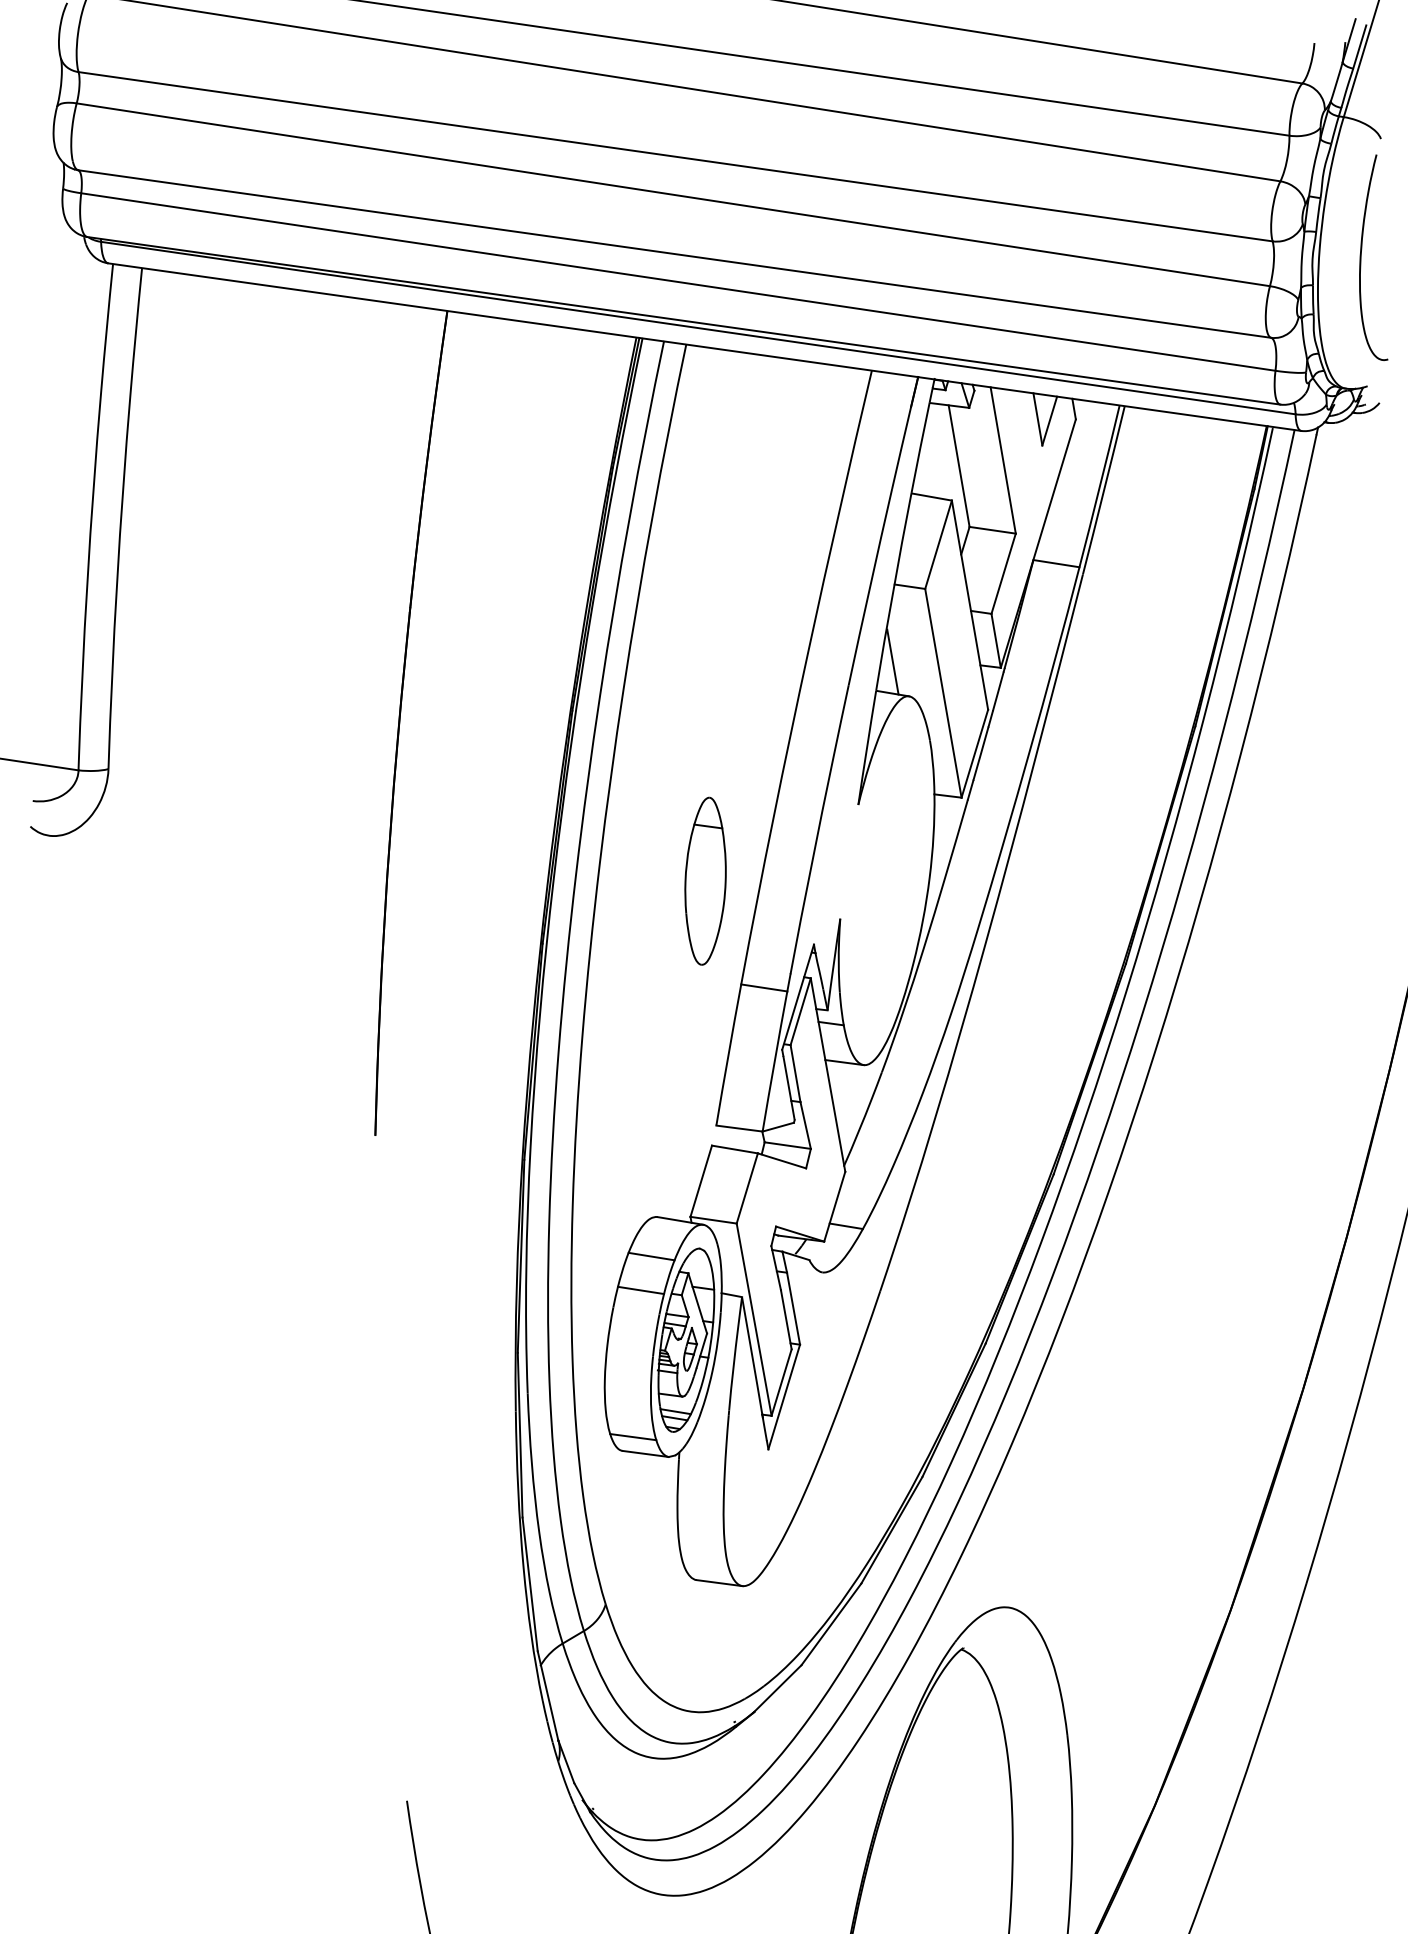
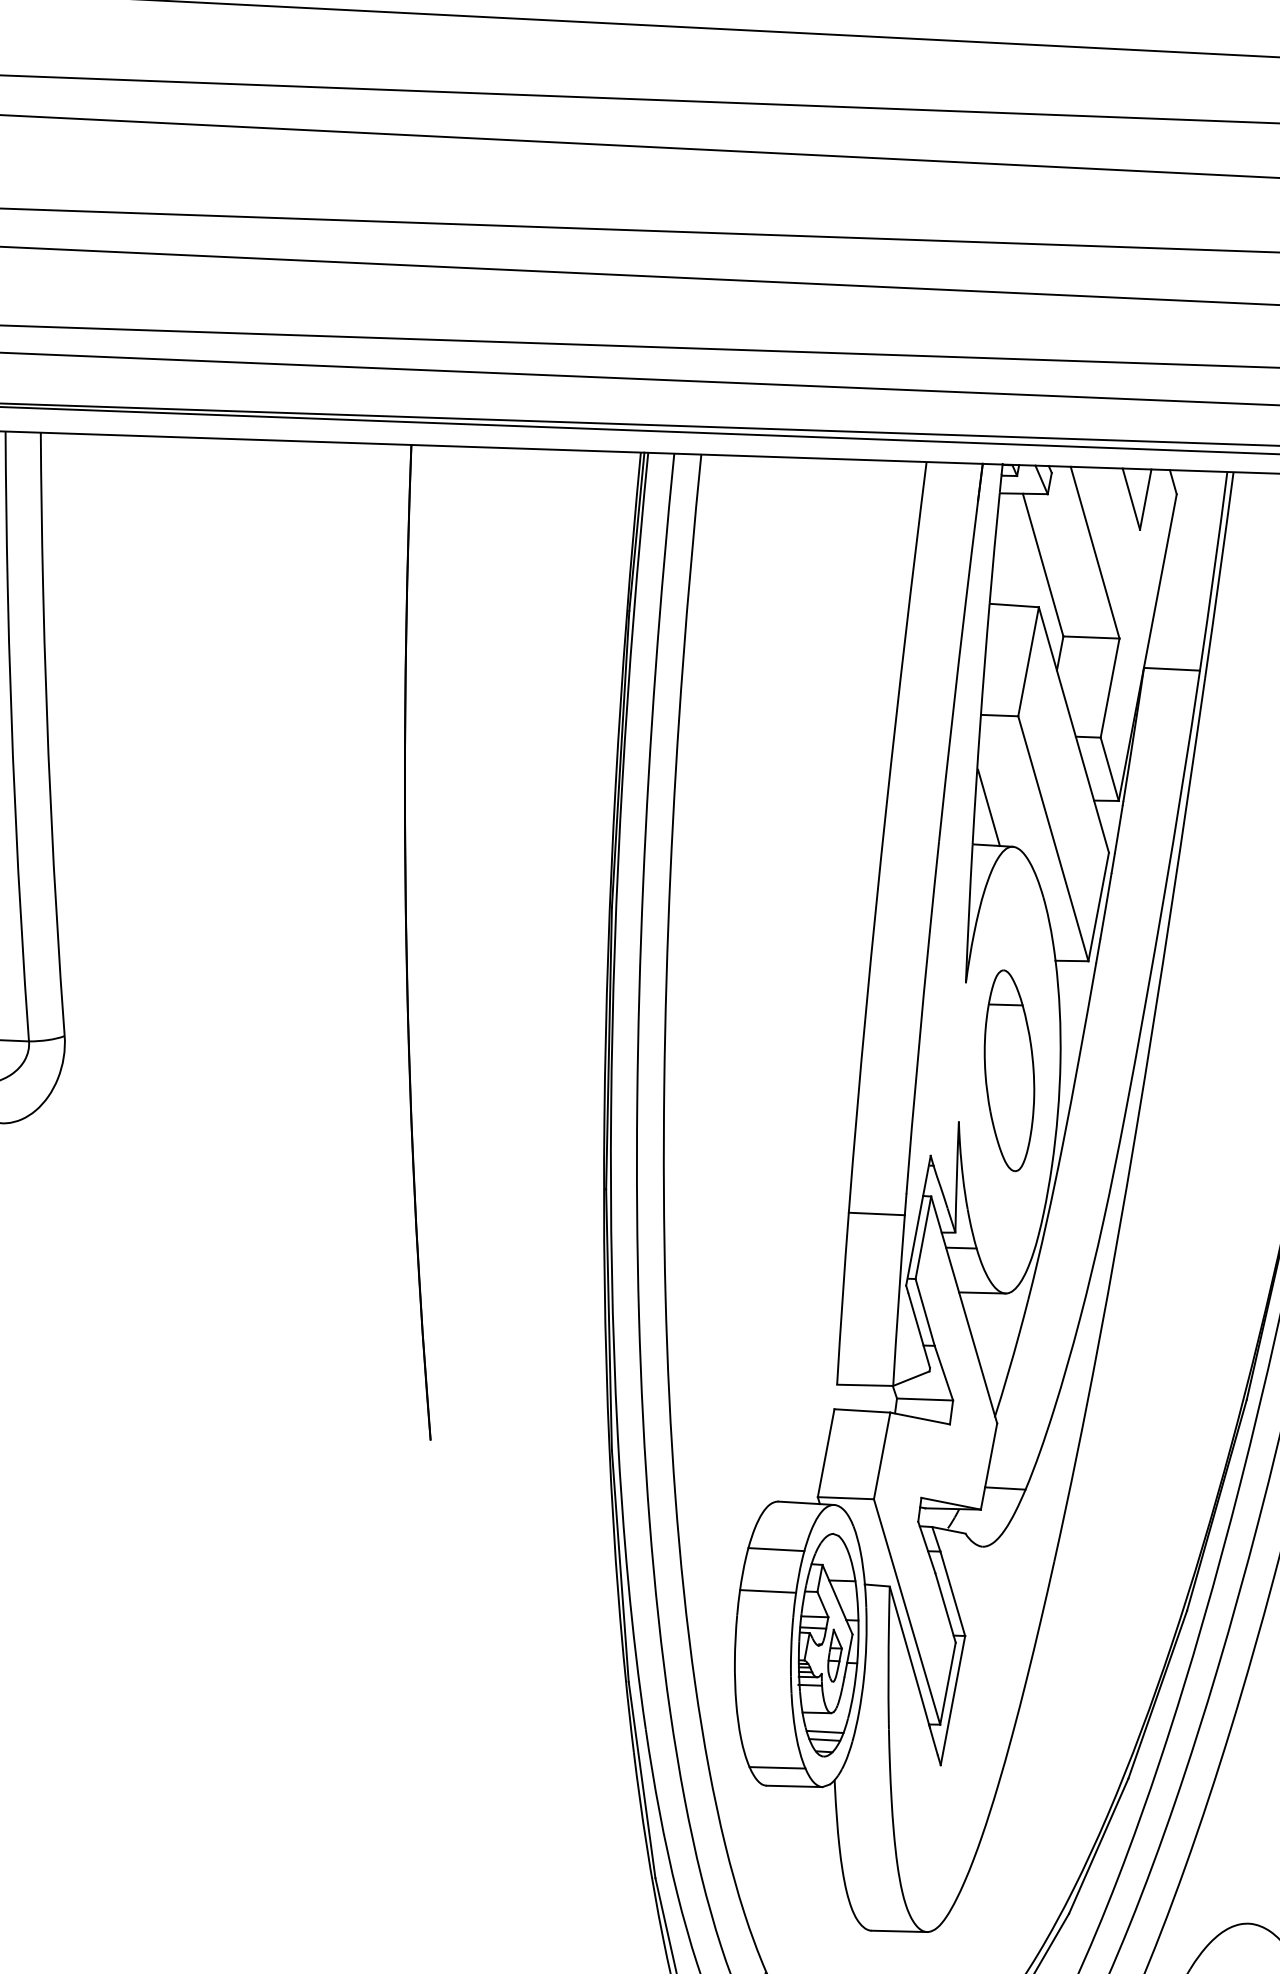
part: (705, 880) -> (1009, 1069), moved

